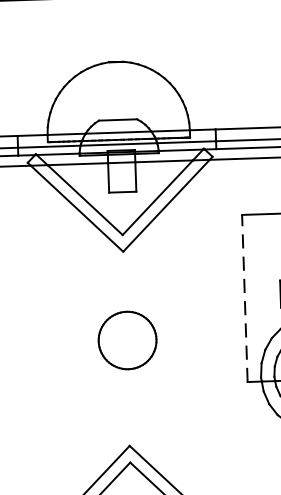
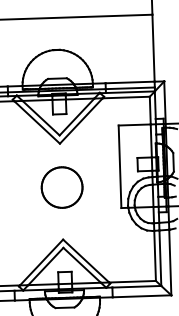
line: (245, 297) -> (120, 166), dashed -> solid
part: (126, 340) -> (61, 187), size x1.43

